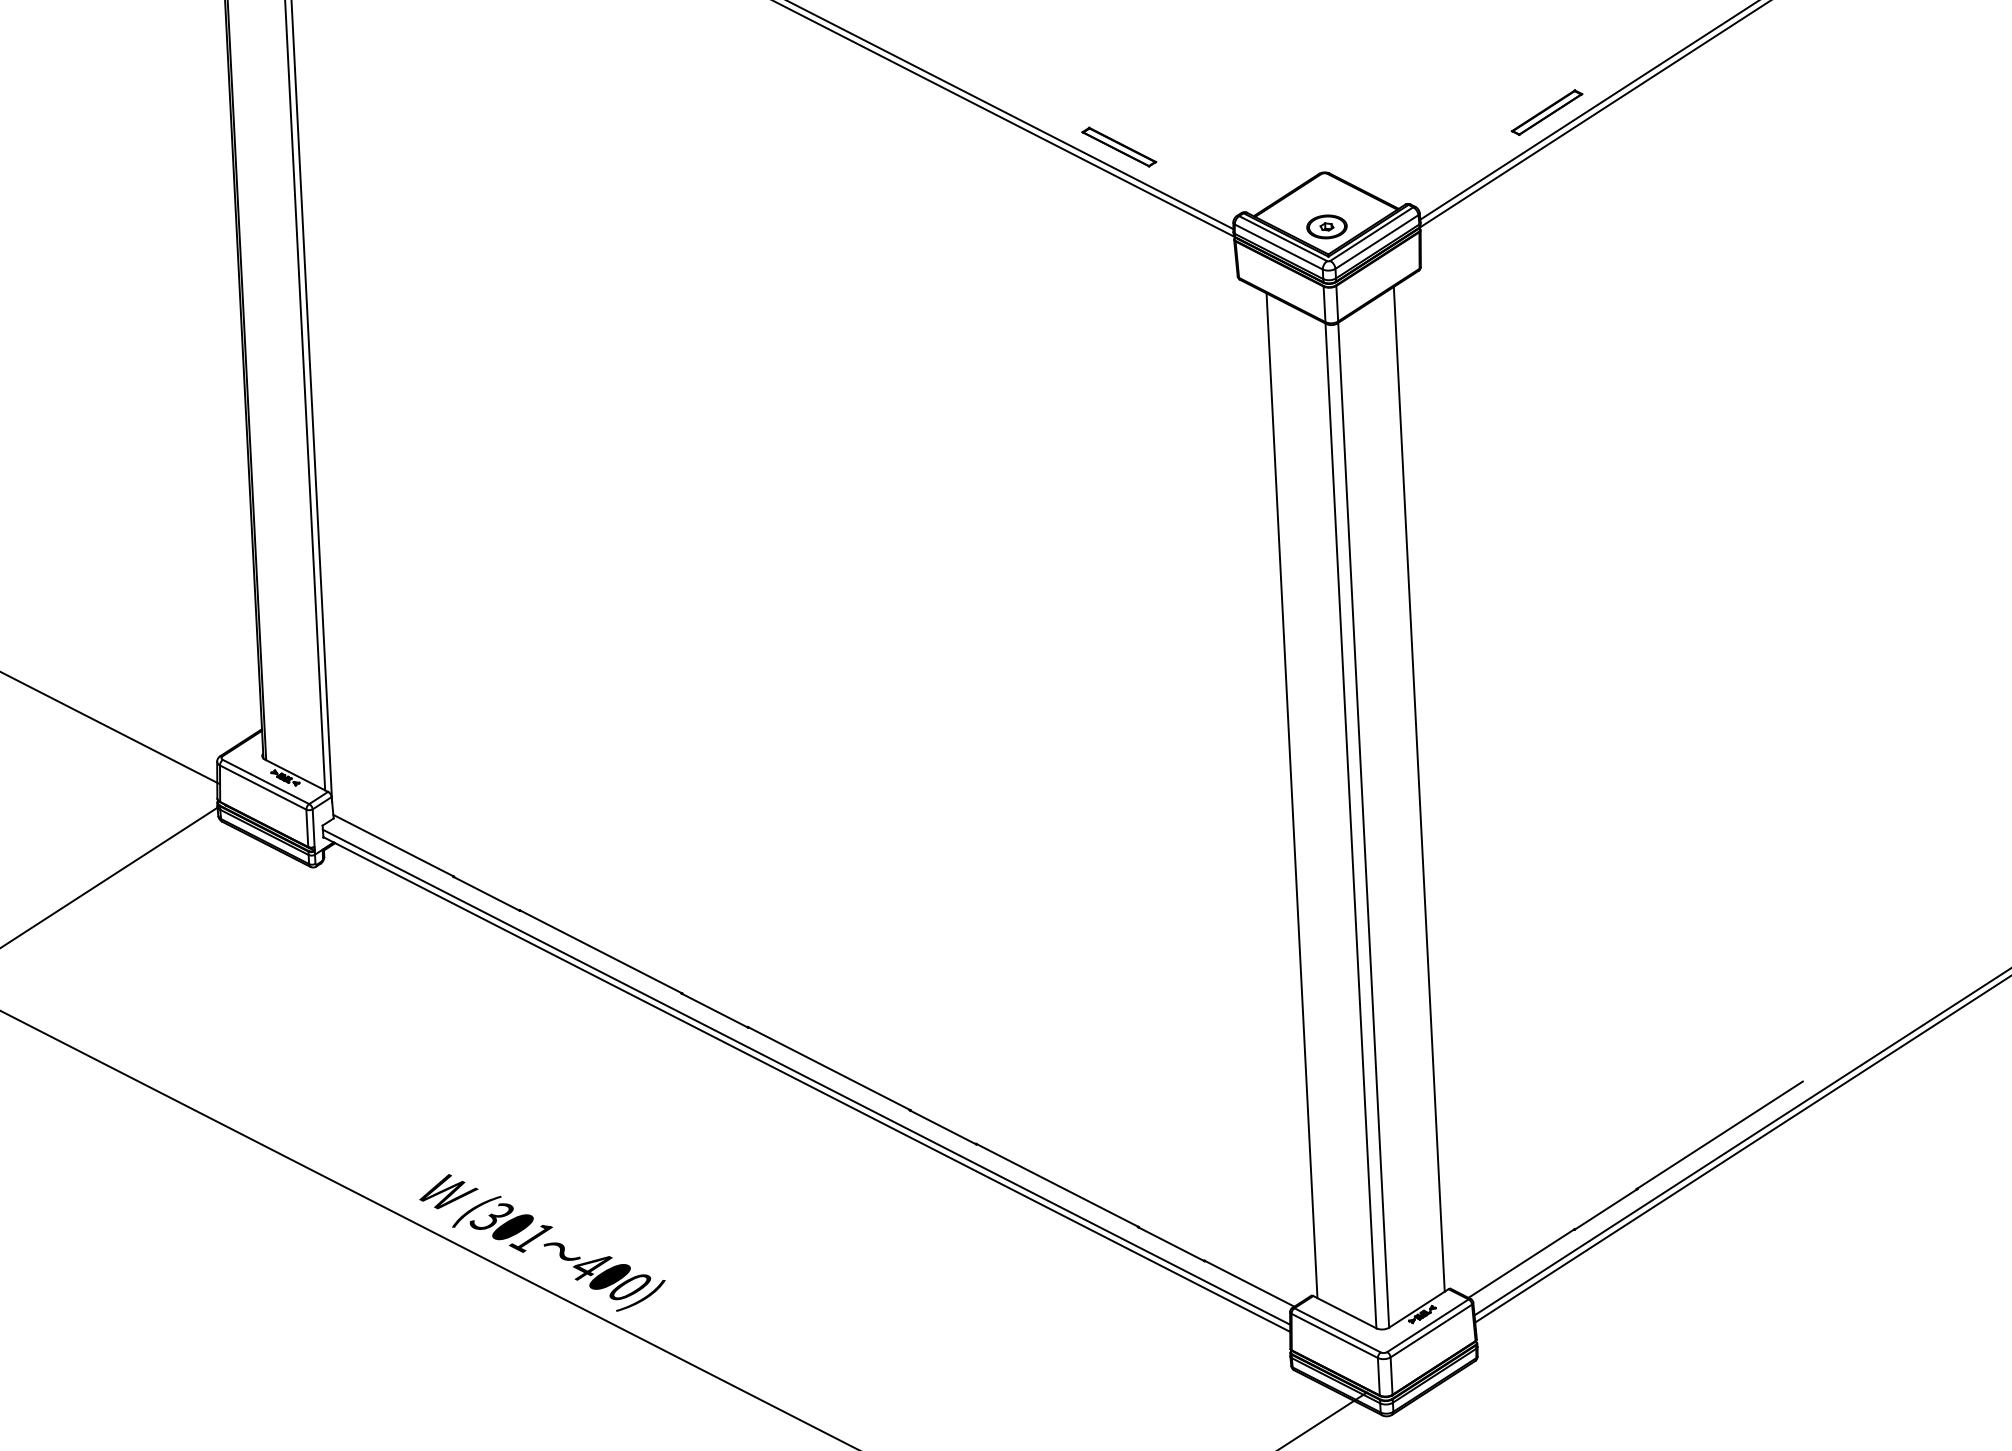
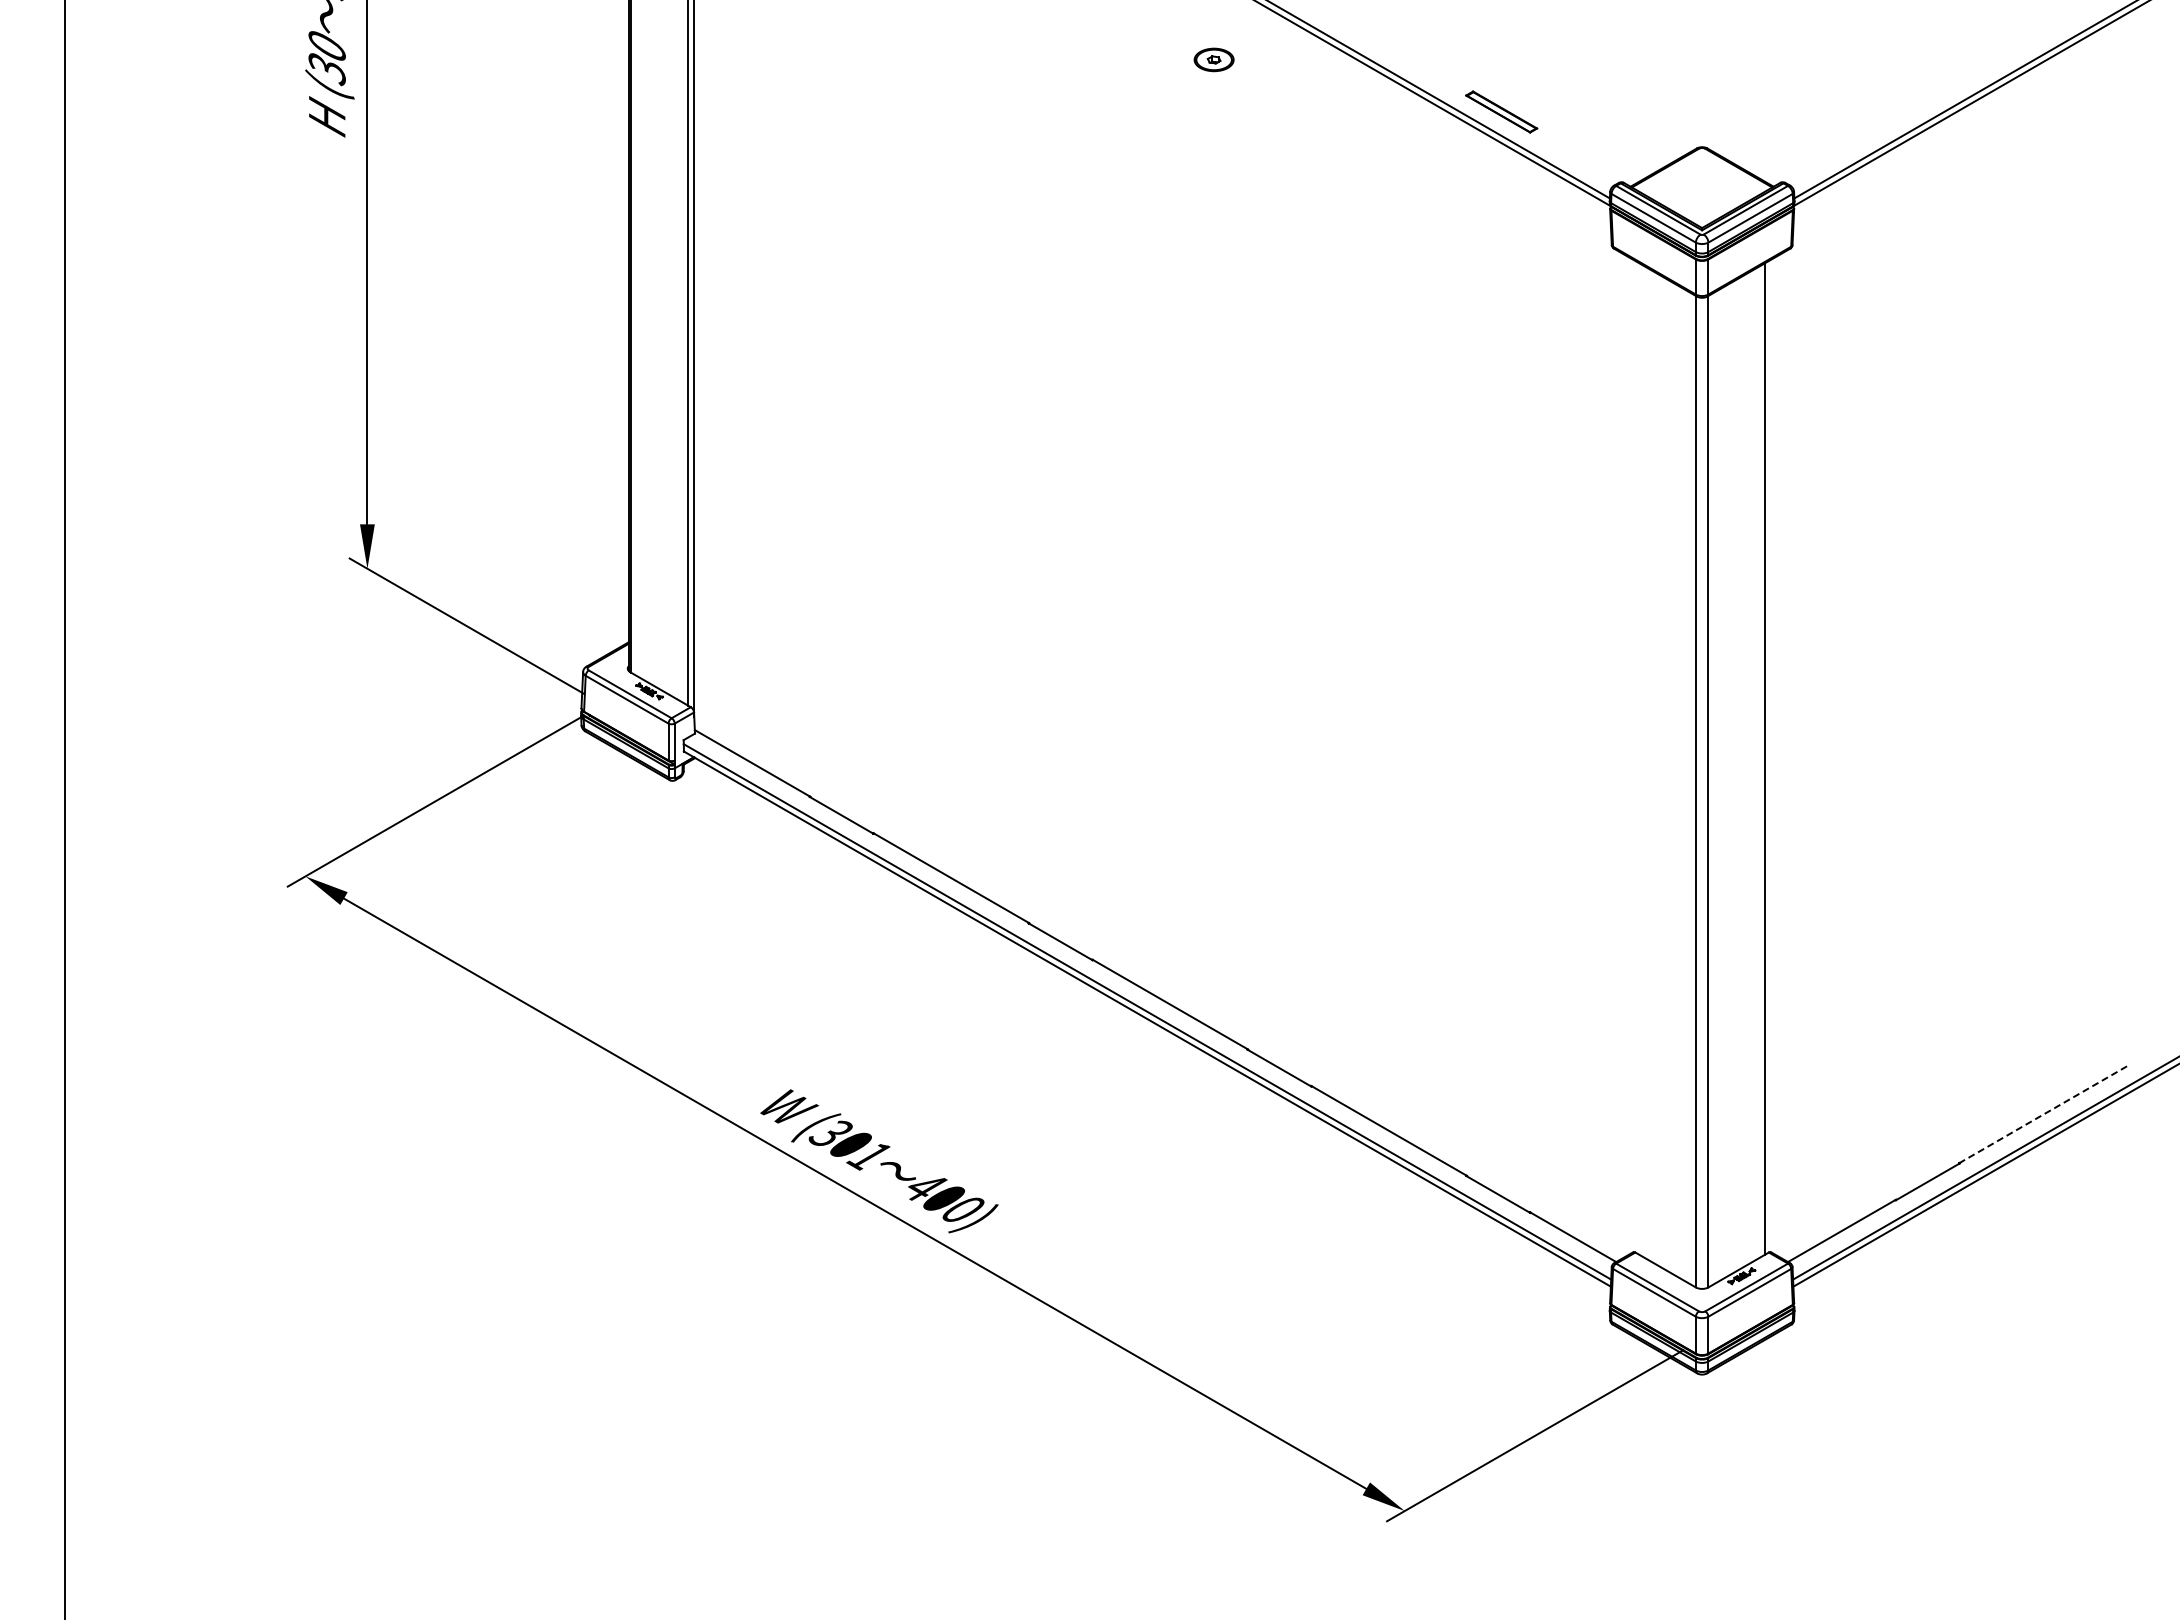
part: (1546, 111) -> (1923, 98), removed
part: (1326, 226) -> (1213, 59), moved
line: (1292, 795) -> (1639, 758), removed
line: (1719, 1135) -> (2043, 1114), solid -> dashed

